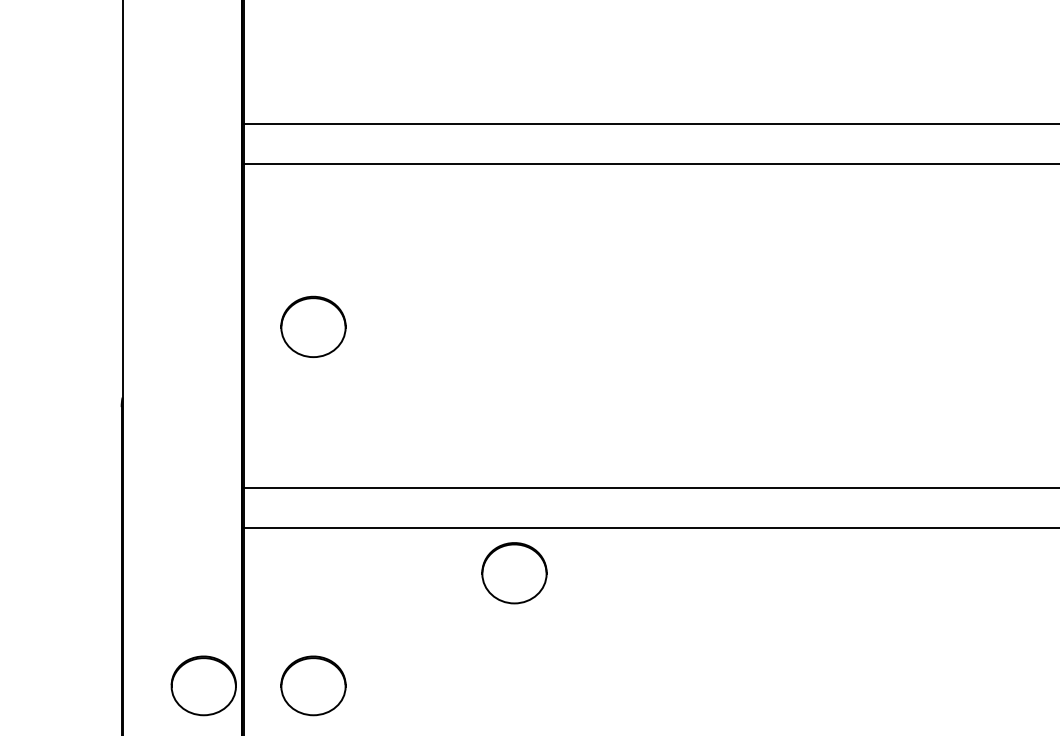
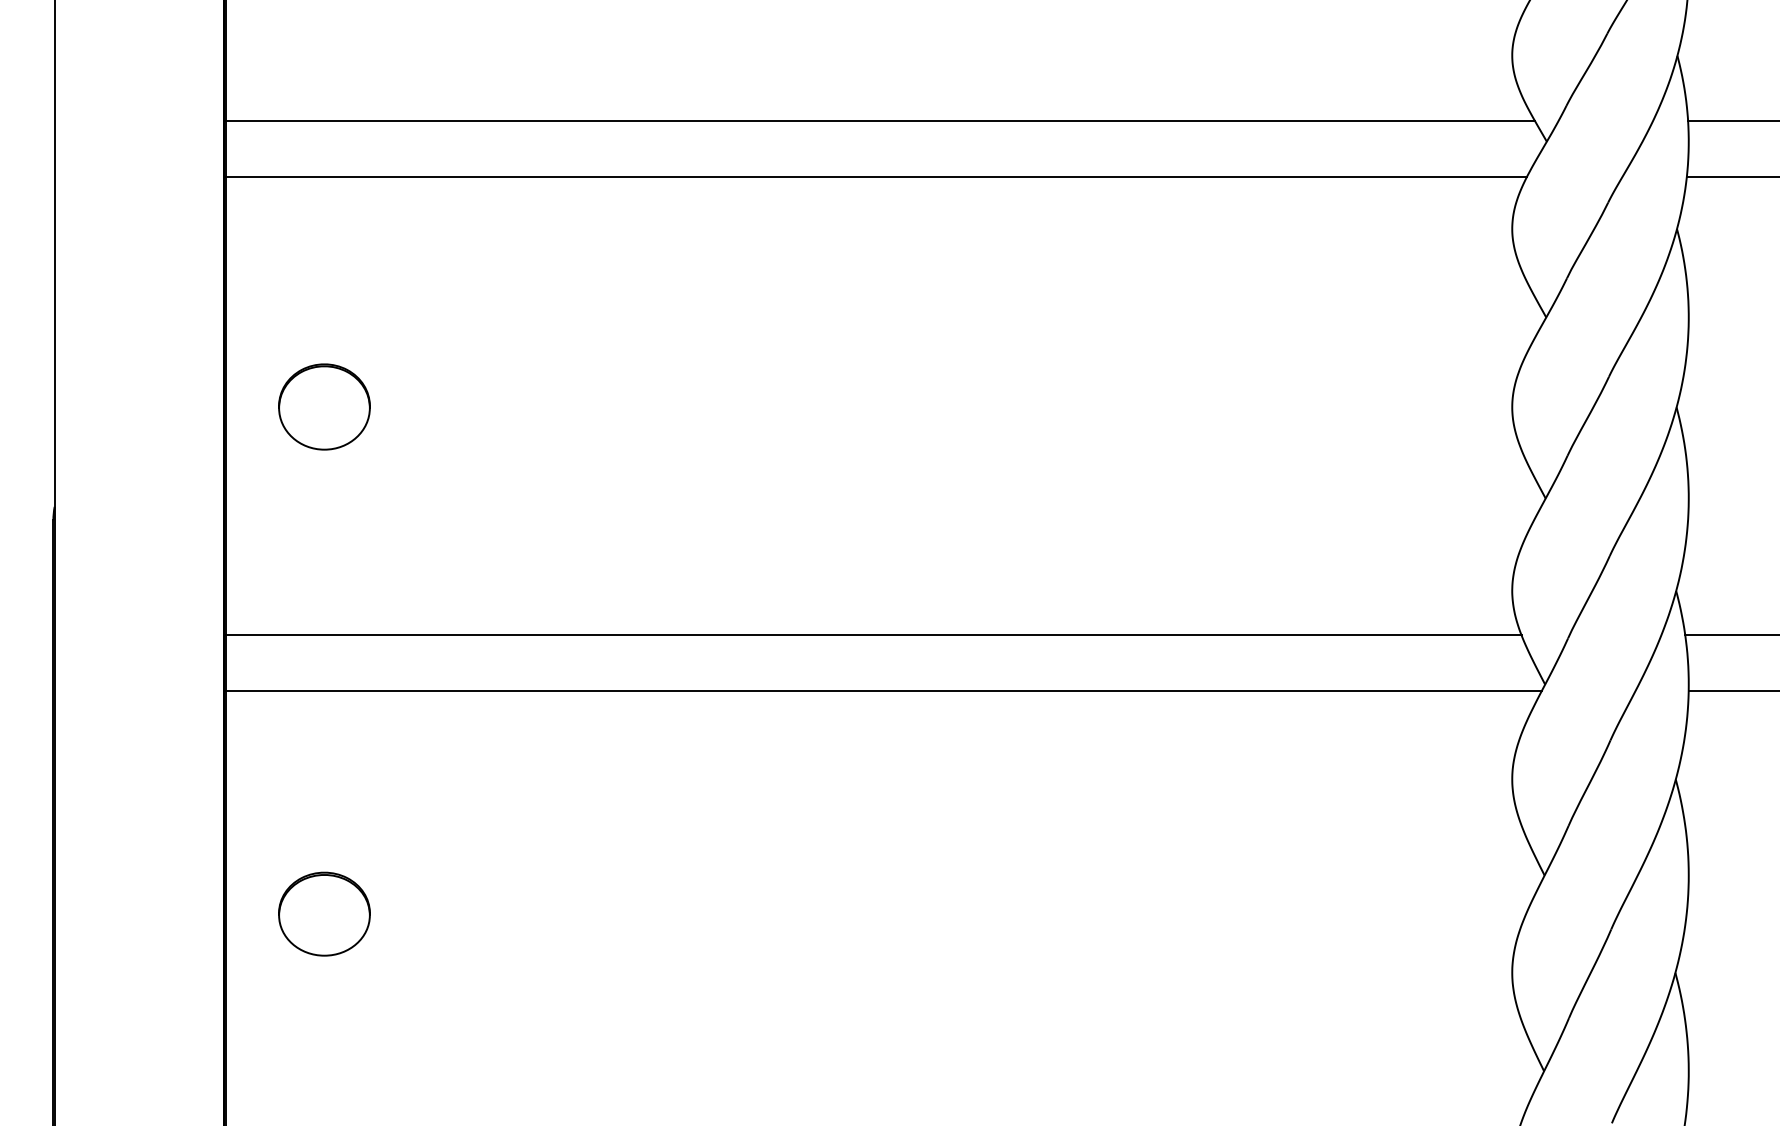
part: (514, 572) -> (608, 754), removed
part: (203, 685) -> (169, 913), removed

